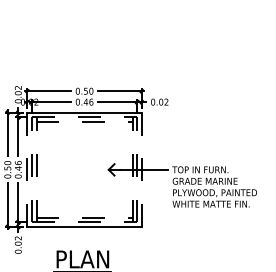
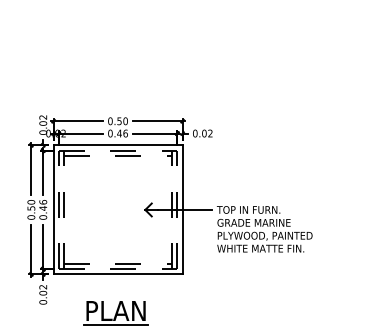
line: (27, 169) -> (53, 209), dashed -> solid
line: (141, 169) -> (182, 209), dashed -> solid

